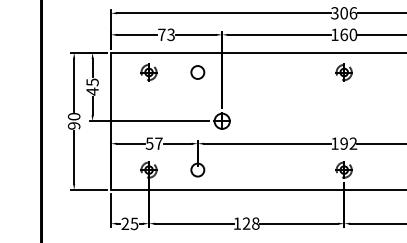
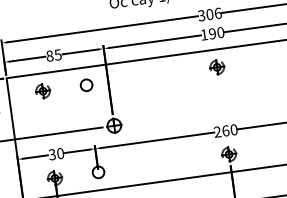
text: (166, 34) -> (53, 55), 73 -> 85
text: (344, 34) -> (212, 33), 160 -> 190
text: (154, 143) -> (56, 153), 57 -> 30
text: (344, 143) -> (226, 130), 192 -> 260

